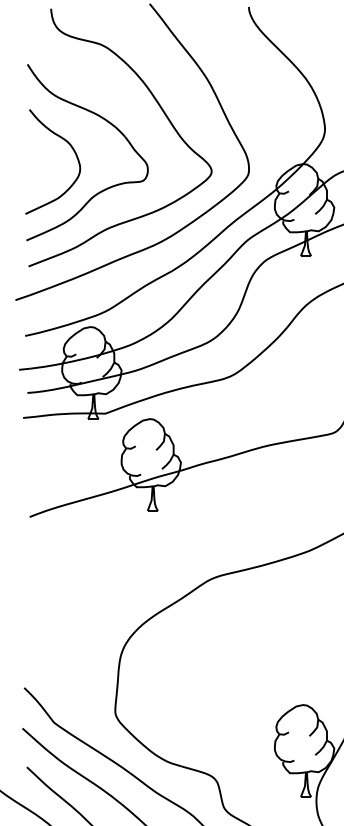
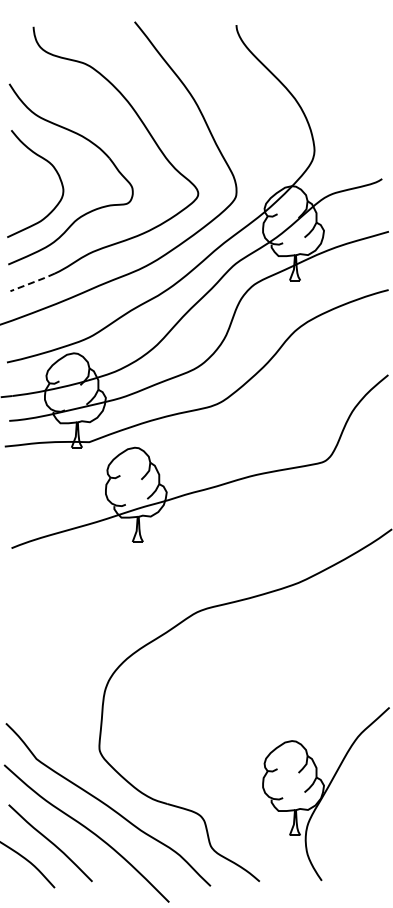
line: (51, 258) -> (33, 282), solid -> dashed

